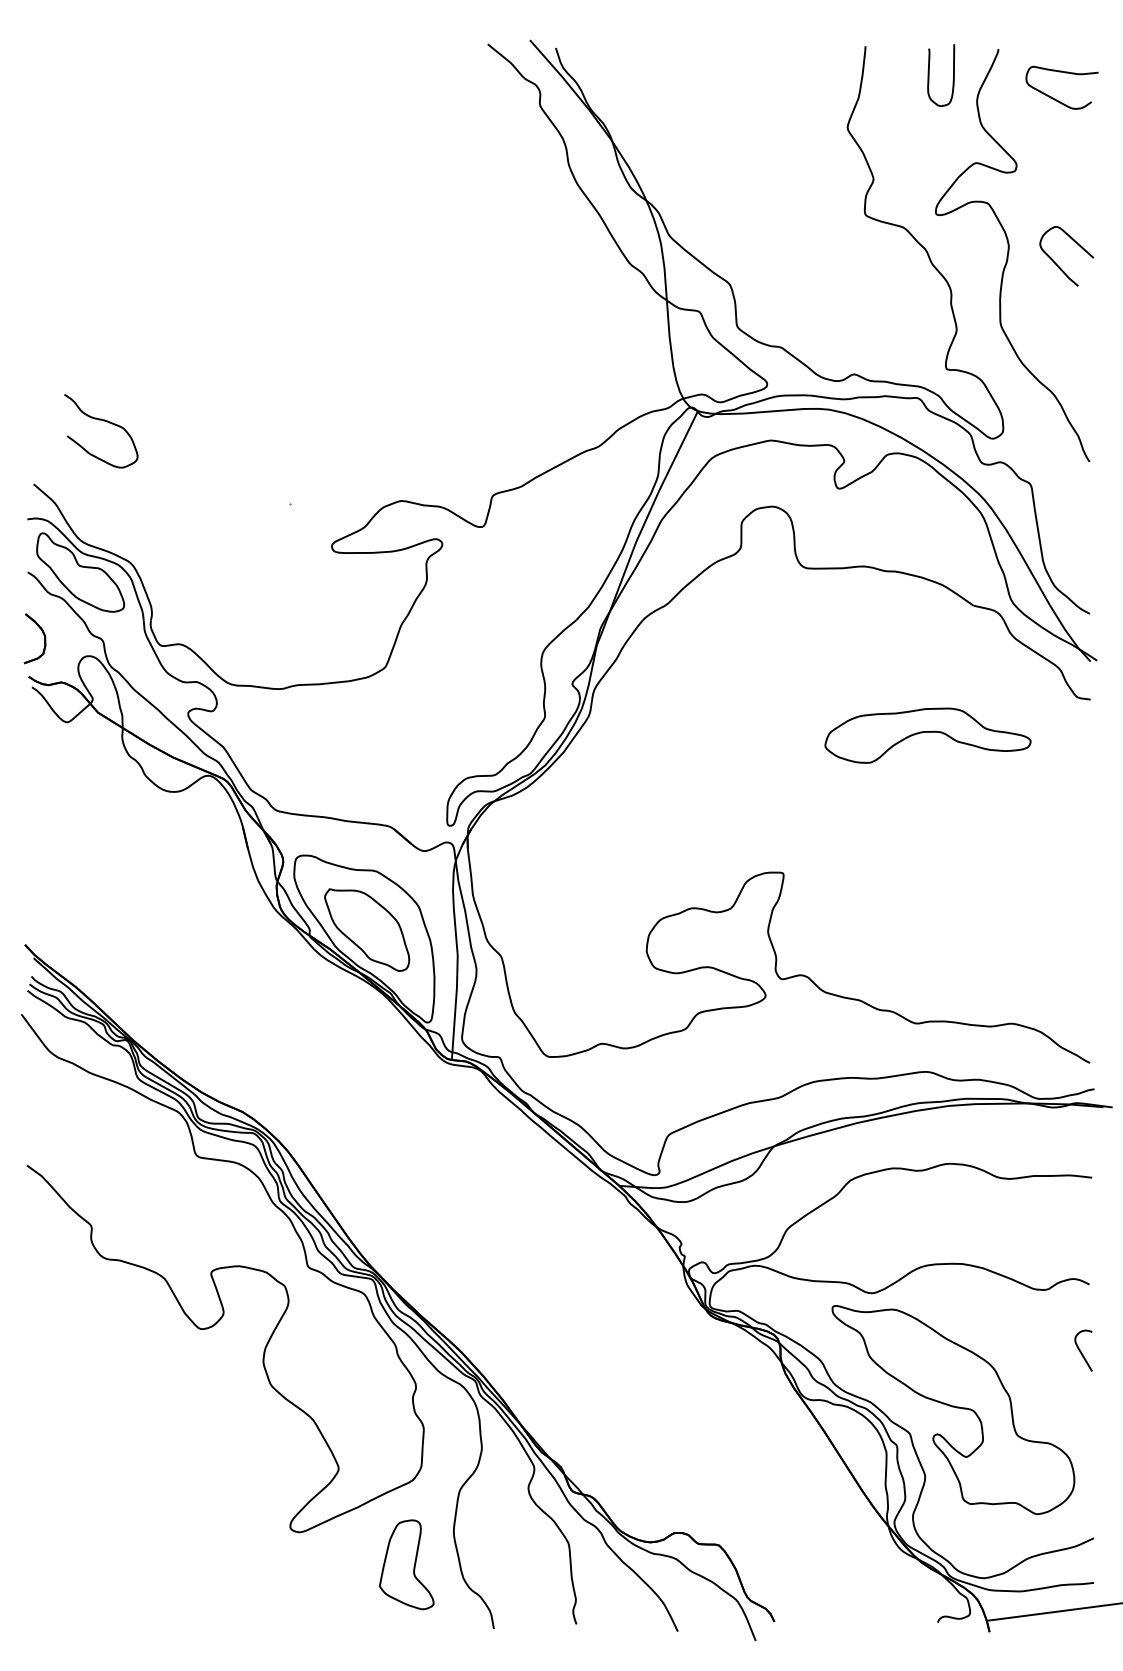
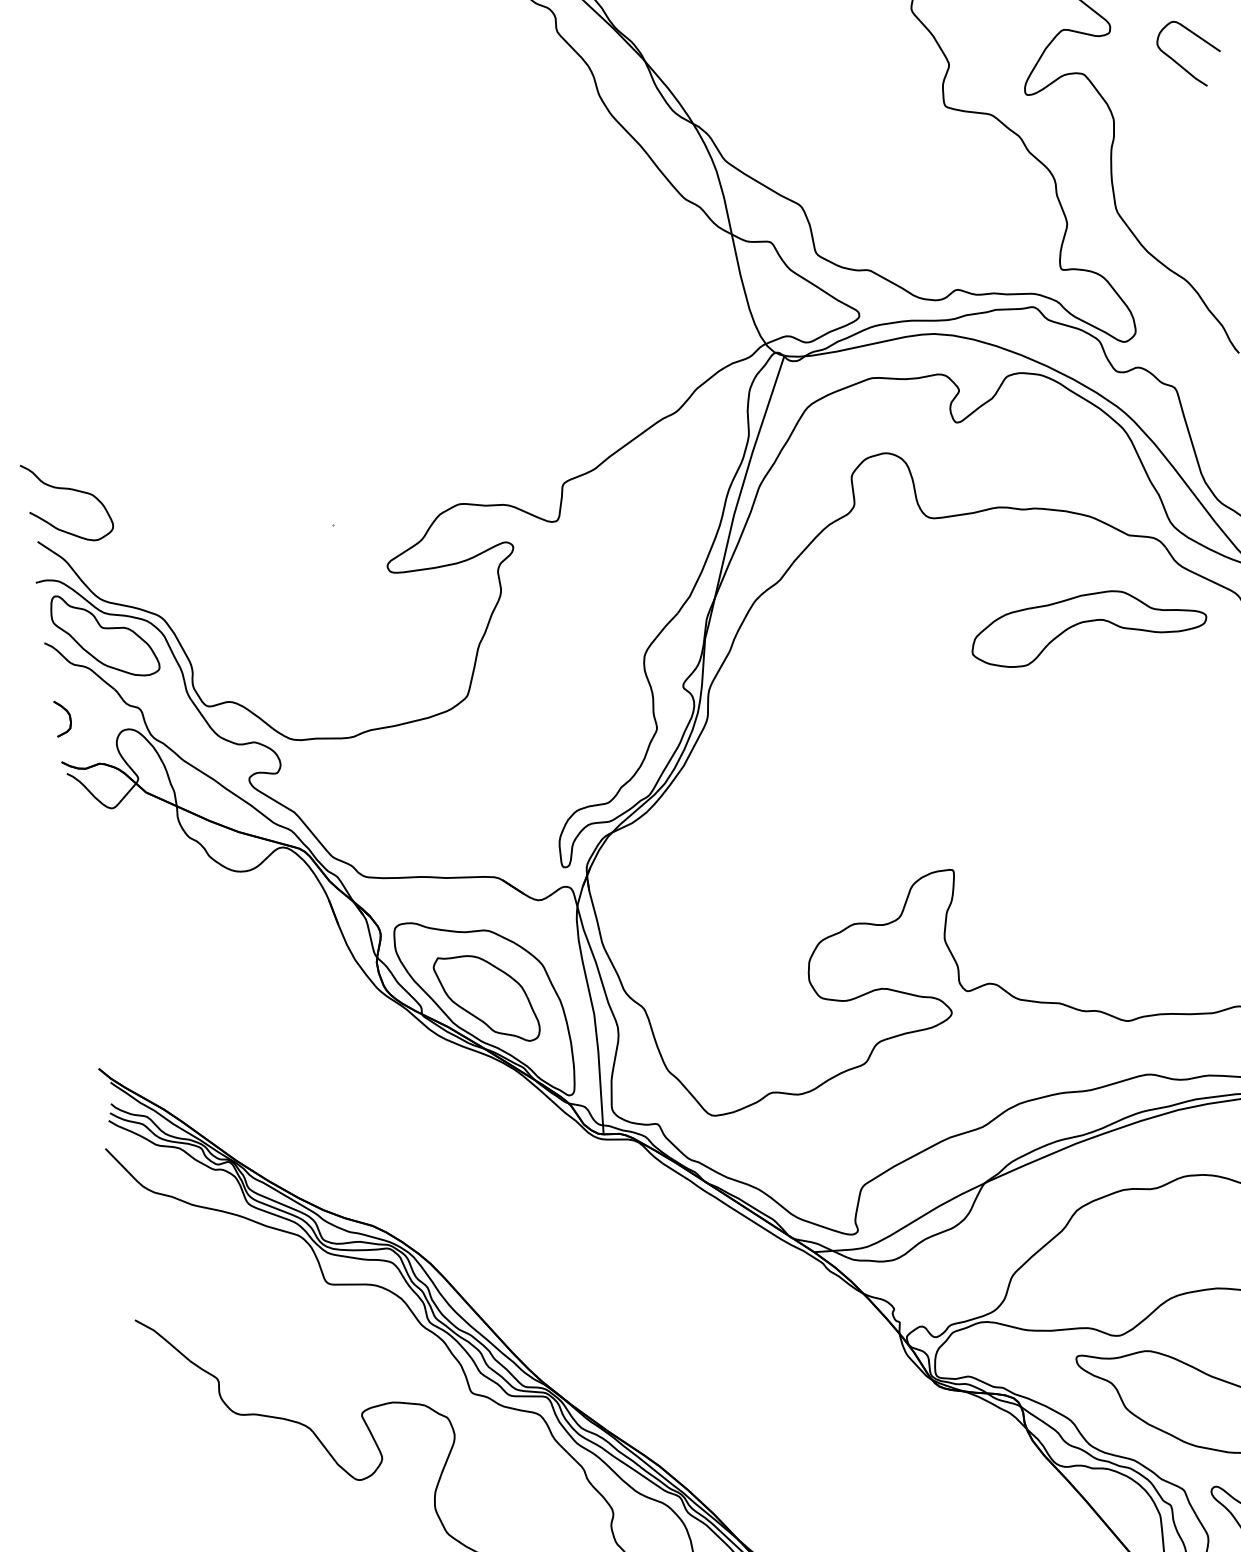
curve: (1057, 264) -> (1180, 64), moved
curve: (103, 421) -> (68, 490), moved
part: (34, 639) -> (62, 718), size x0.62
part: (927, 735) -> (1087, 625), moved

